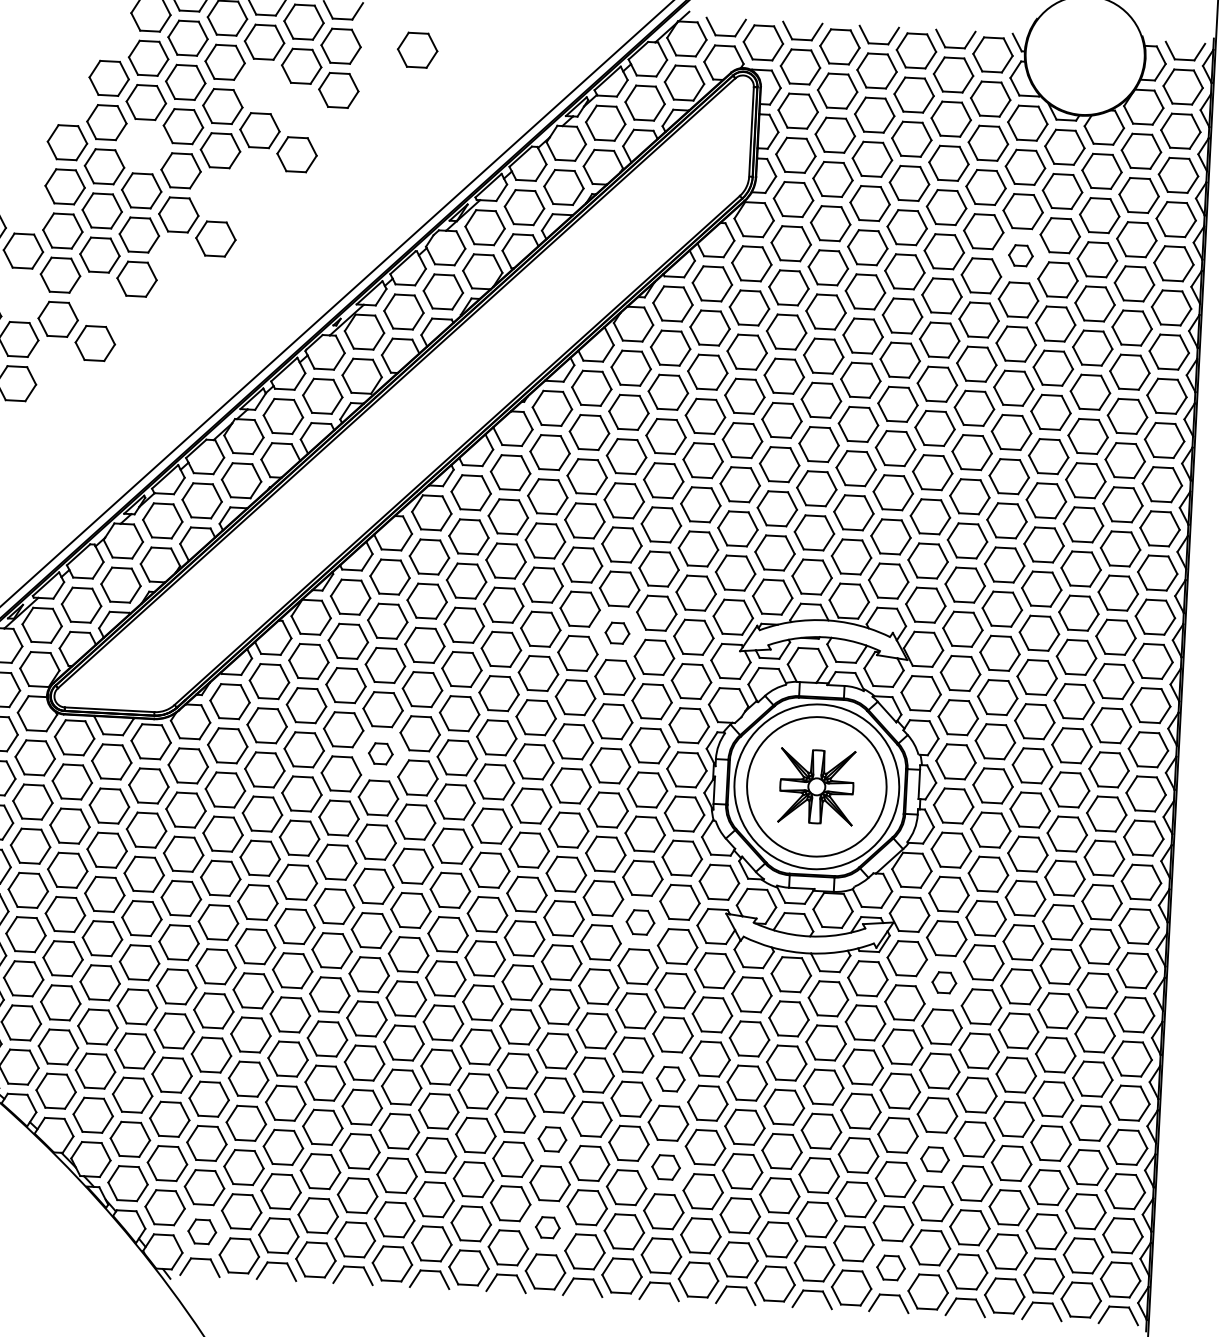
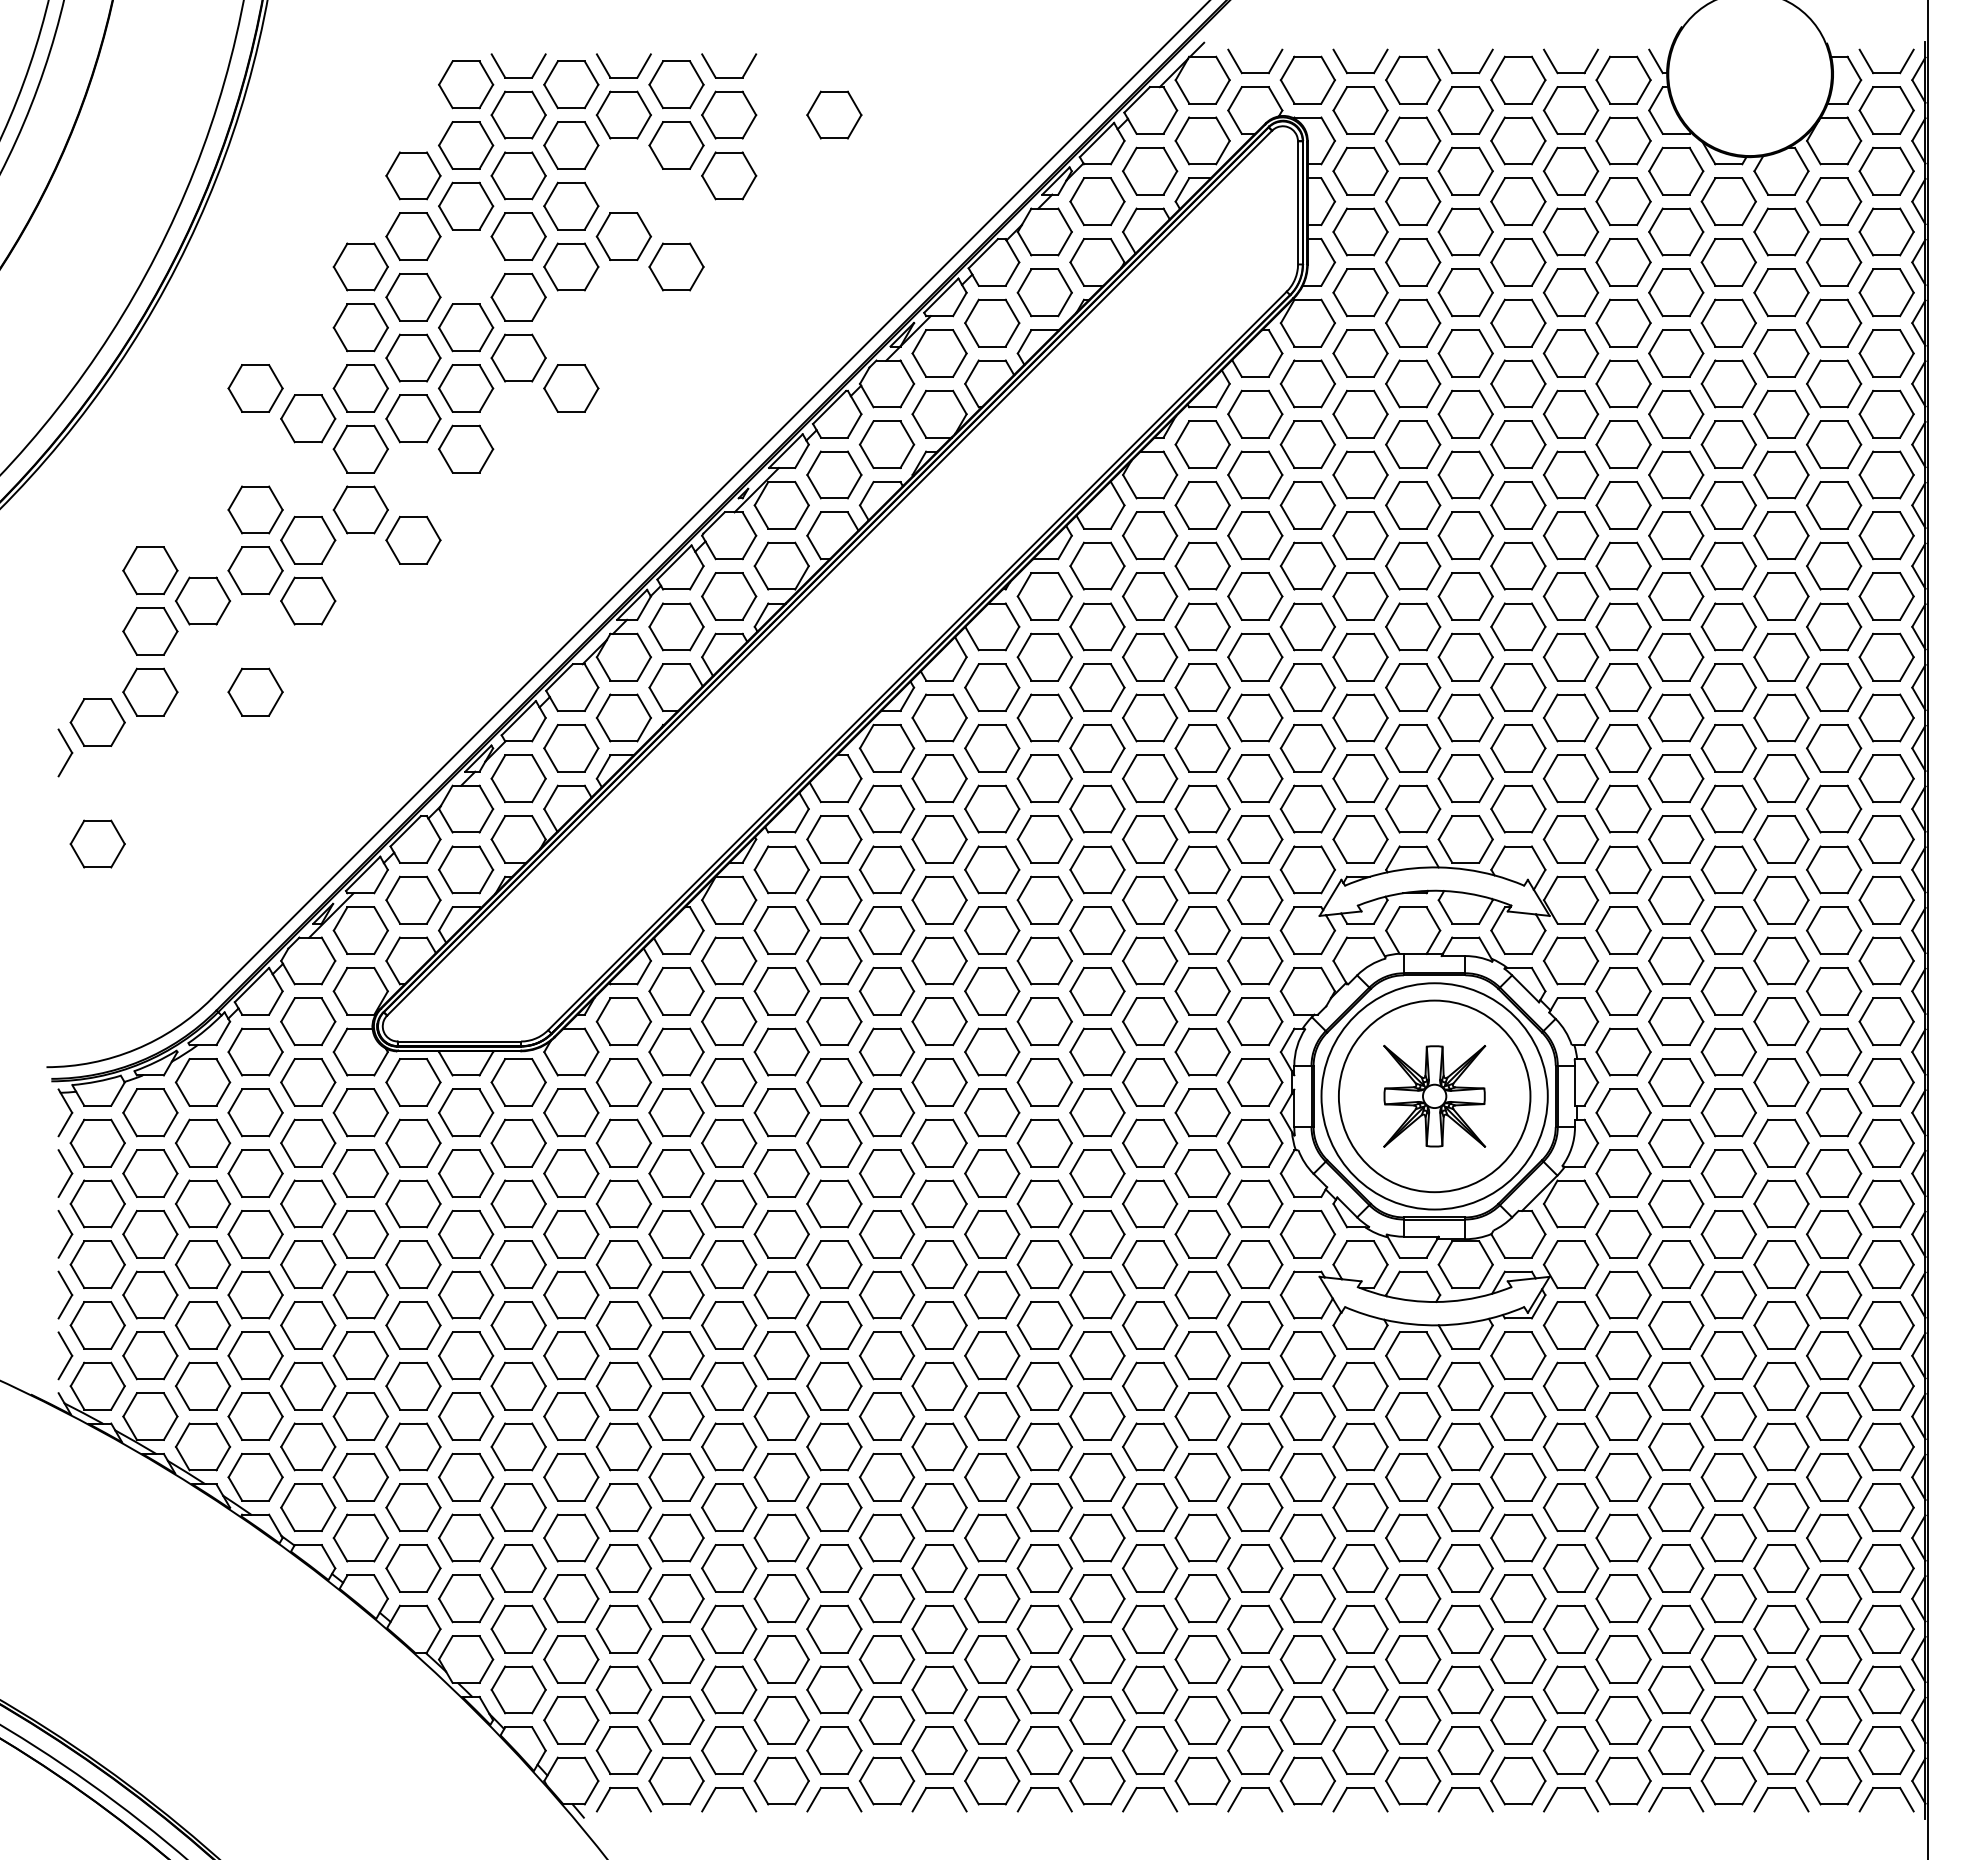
part: (1021, 255) -> (1676, 353), size x1.67
part: (617, 632) -> (1150, 899), size x1.67
part: (380, 753) -> (834, 1082), size x1.67
part: (640, 922) -> (1202, 1294), size x1.43
part: (944, 982) -> (1623, 1355), size x1.67
part: (670, 1079) -> (1255, 1507), size x1.43
part: (552, 1139) -> (1097, 1598), size x1.43
part: (935, 1159) -> (1623, 1598), size x1.43
part: (666, 1167) -> (1255, 1628), size x1.43
part: (547, 1227) -> (1097, 1719), size x1.67
part: (201, 1231) -> (623, 1750), size x1.43
part: (890, 1267) -> (1570, 1750), size x1.43

